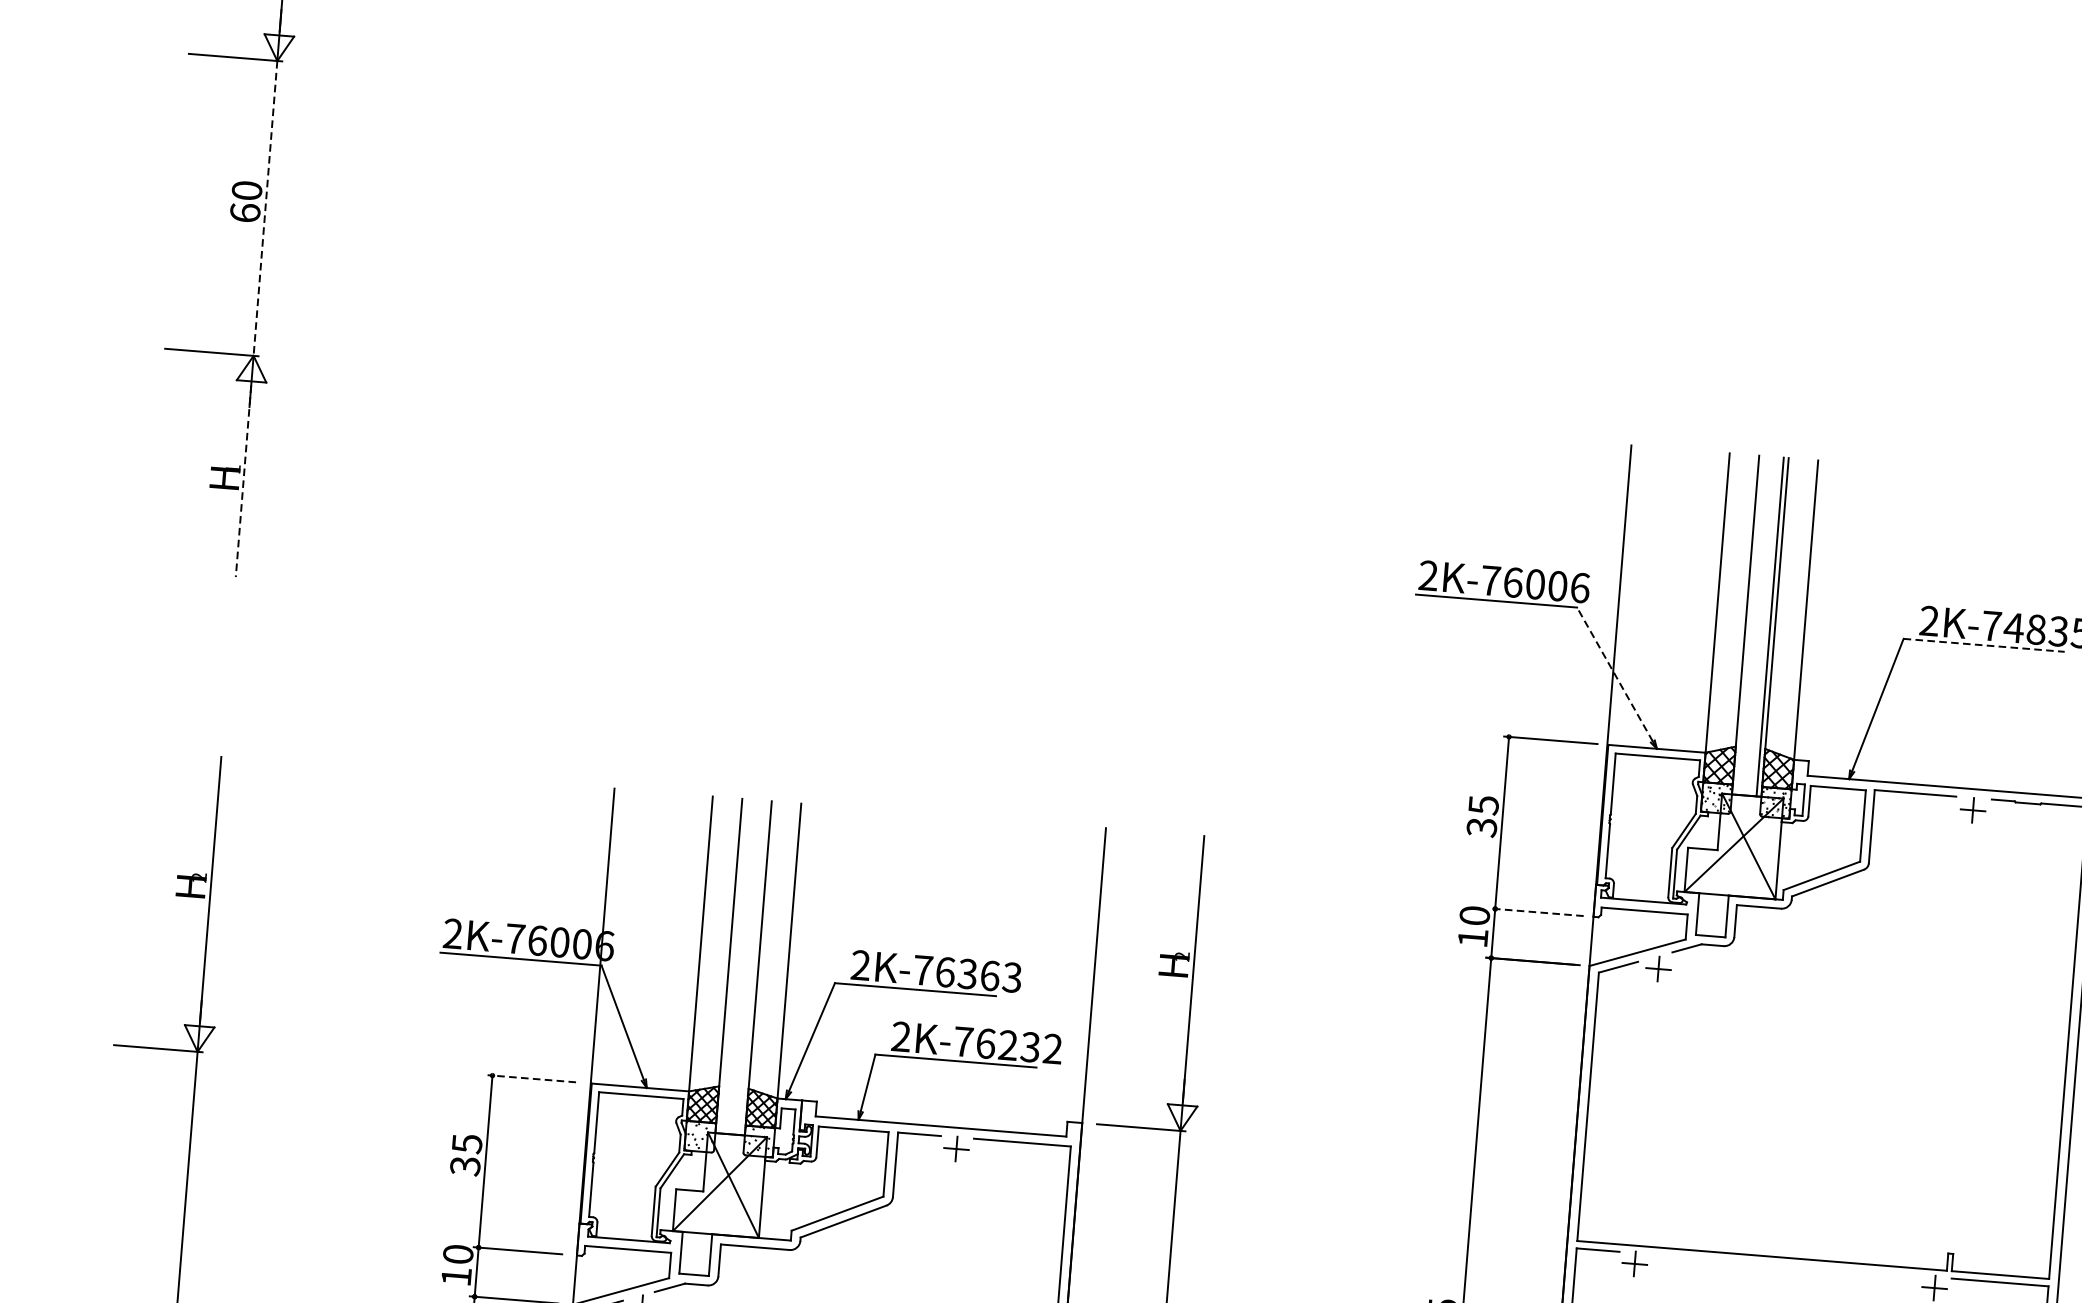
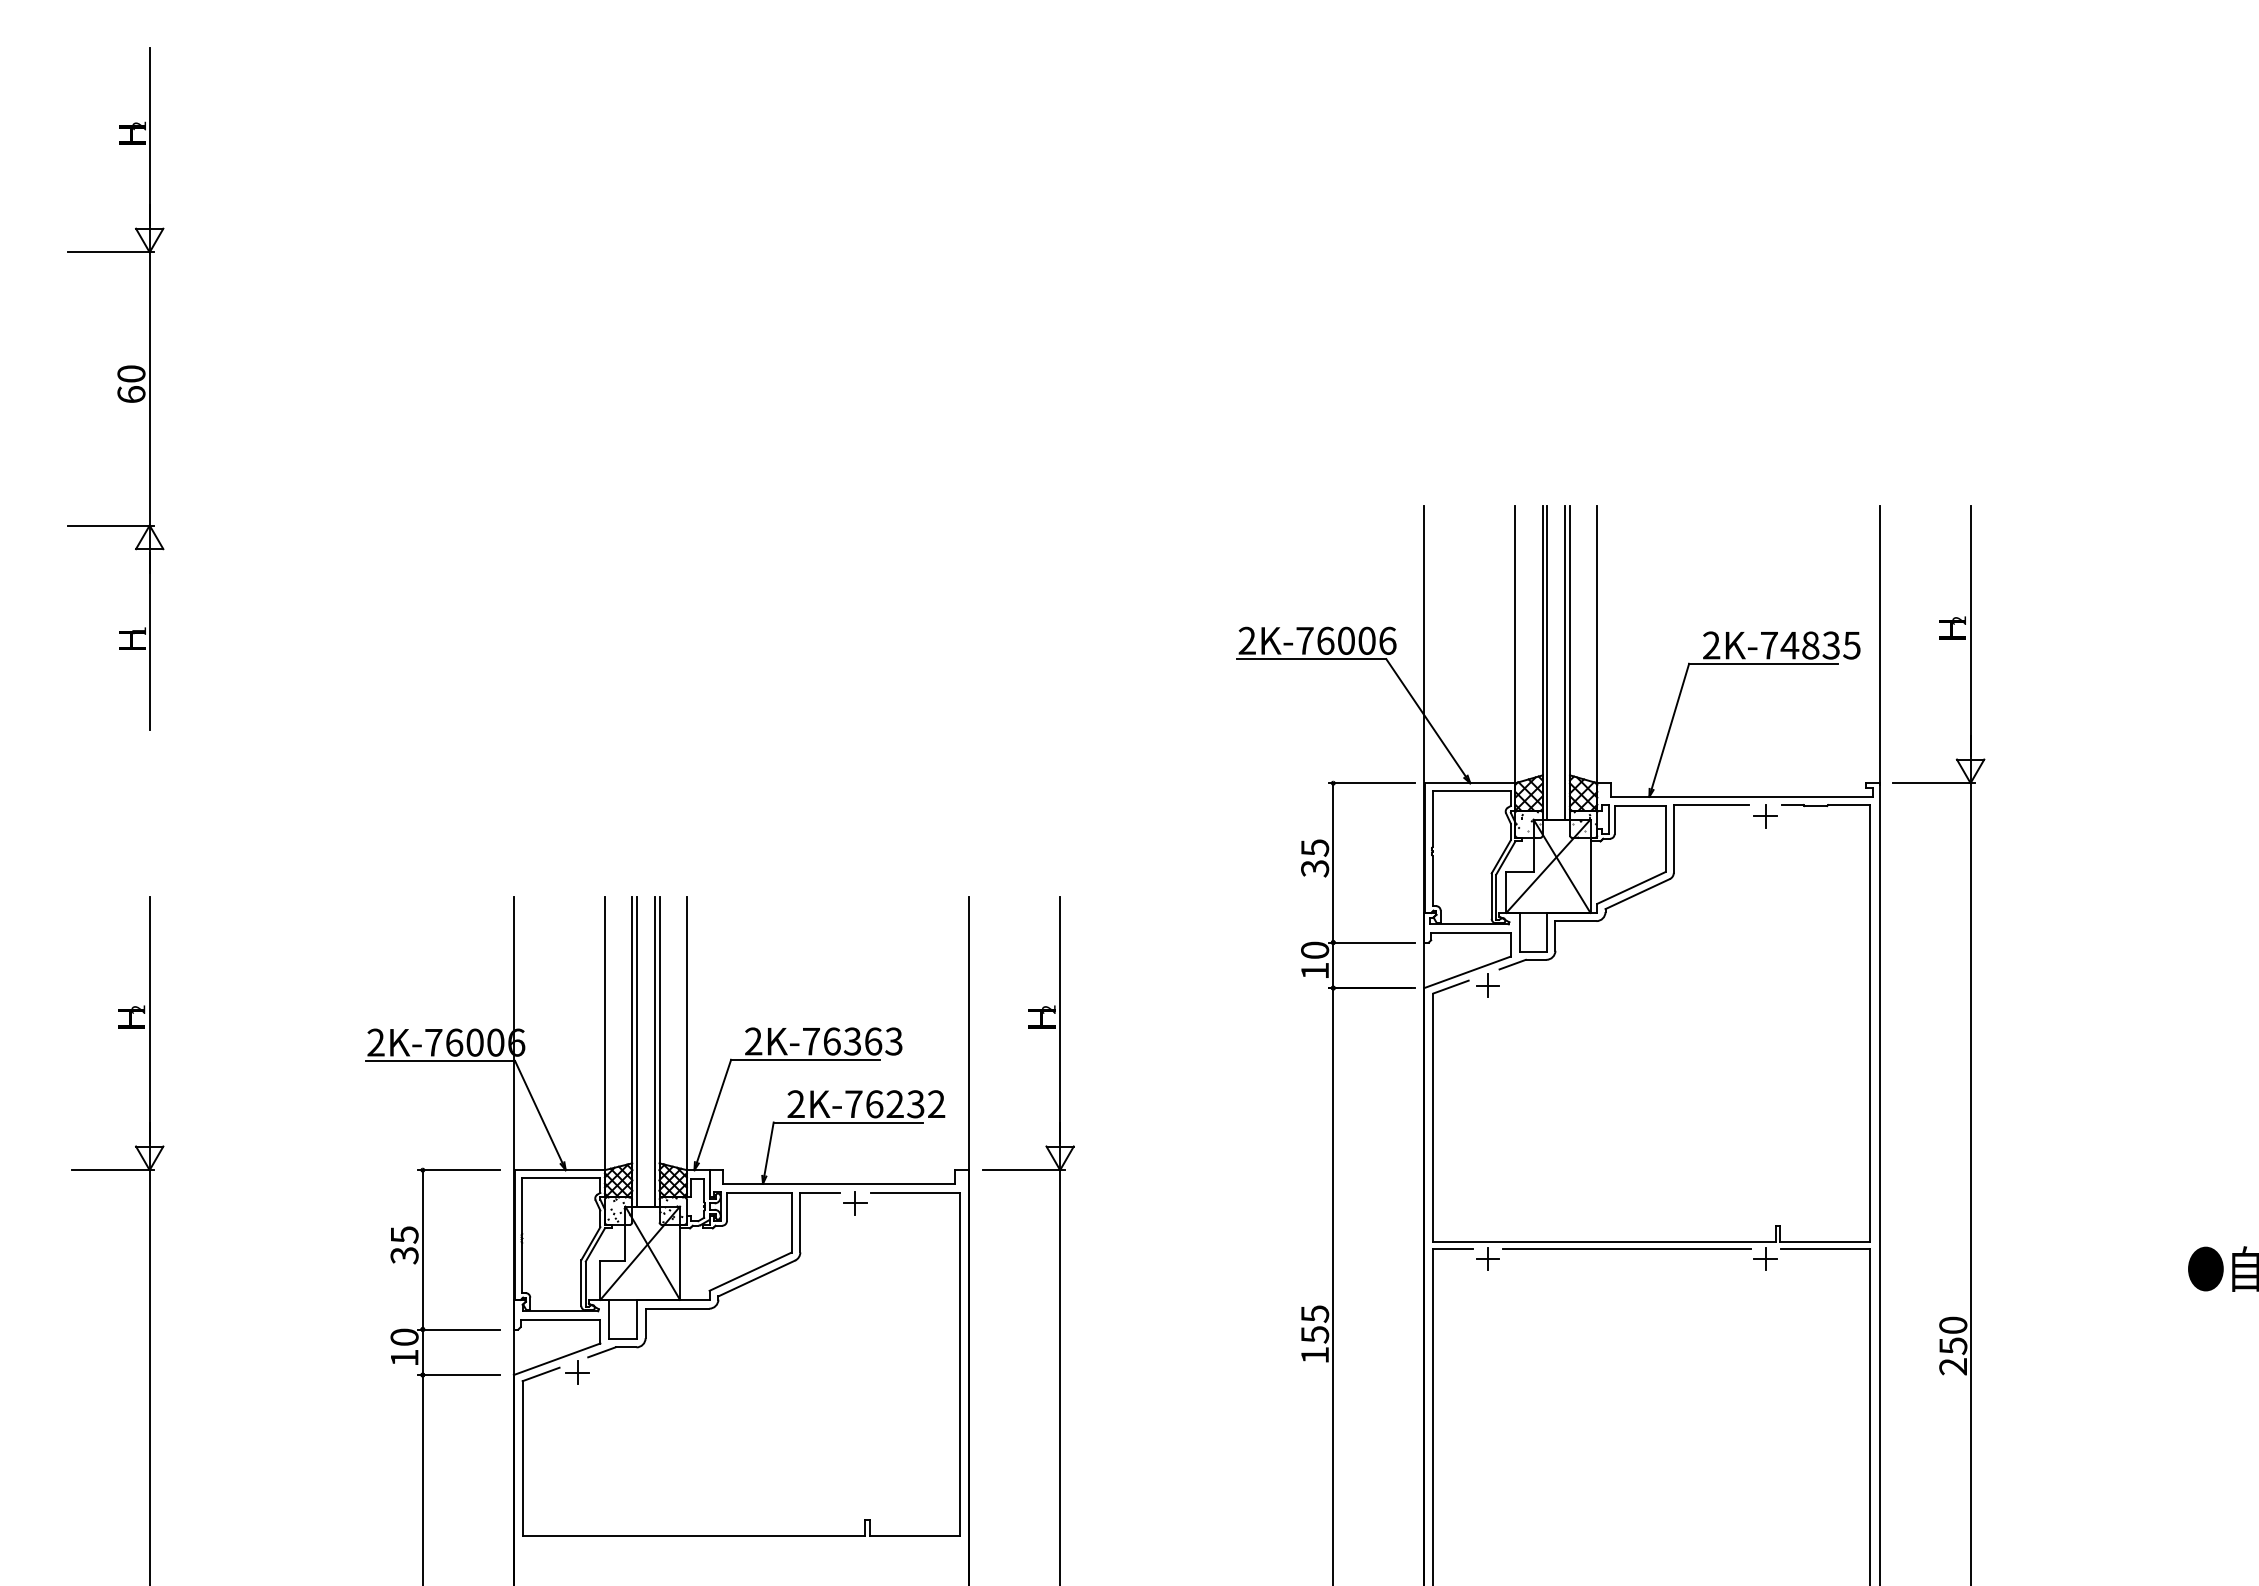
line: (265, 207) -> (149, 388), dashed -> solid
line: (243, 481) -> (149, 641), dashed -> solid
line: (1750, 625) -> (1547, 662), added
line: (1983, 645) -> (1763, 663), dashed -> solid
line: (1614, 673) -> (1425, 717), dashed -> solid
line: (1536, 912) -> (1371, 942), dashed -> solid
line: (733, 966) -> (636, 1051), added
line: (753, 967) -> (655, 1051), added
line: (532, 1079) -> (459, 1170), dashed -> solid
line: (1785, 1264) -> (1626, 1248), added

